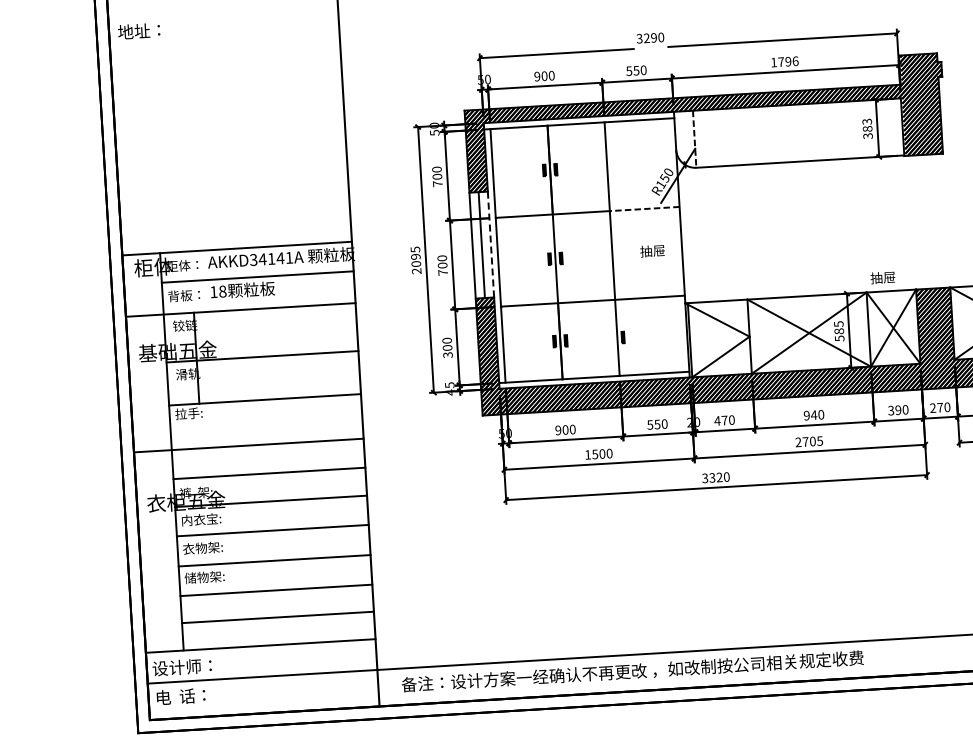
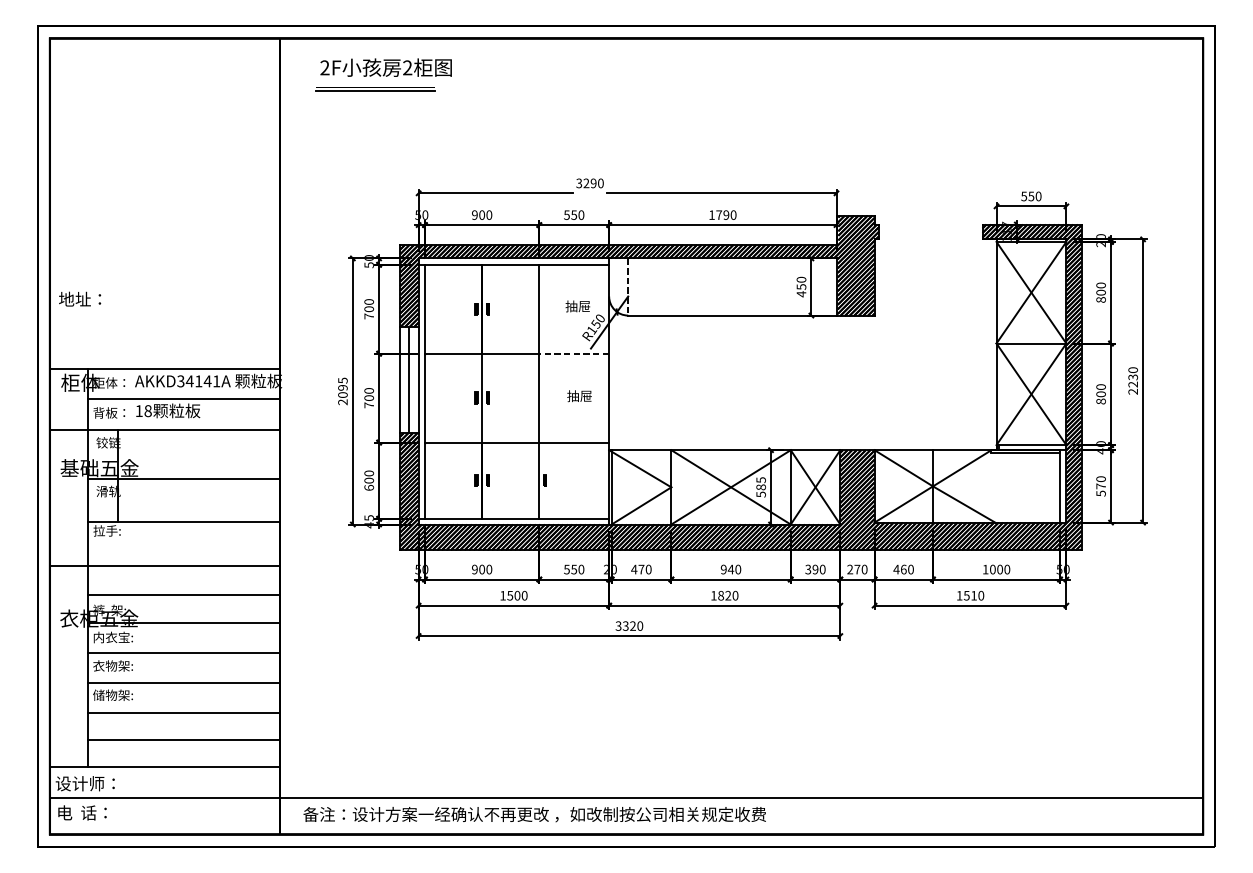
text: (139, 30) -> (80, 298), moved
text: (795, 60) -> (733, 214), 1796 -> 1790
text: (867, 128) -> (801, 286), 383 -> 450
line: (490, 245) -> (418, 380), dashed -> solid
text: (882, 277) -> (577, 306), moved
text: (447, 354) -> (368, 487), 300 -> 600
text: (809, 441) -> (724, 595), 2705 -> 1820

